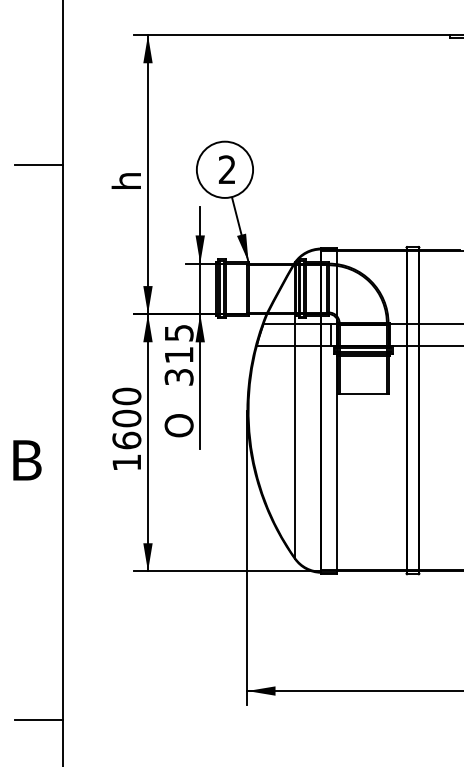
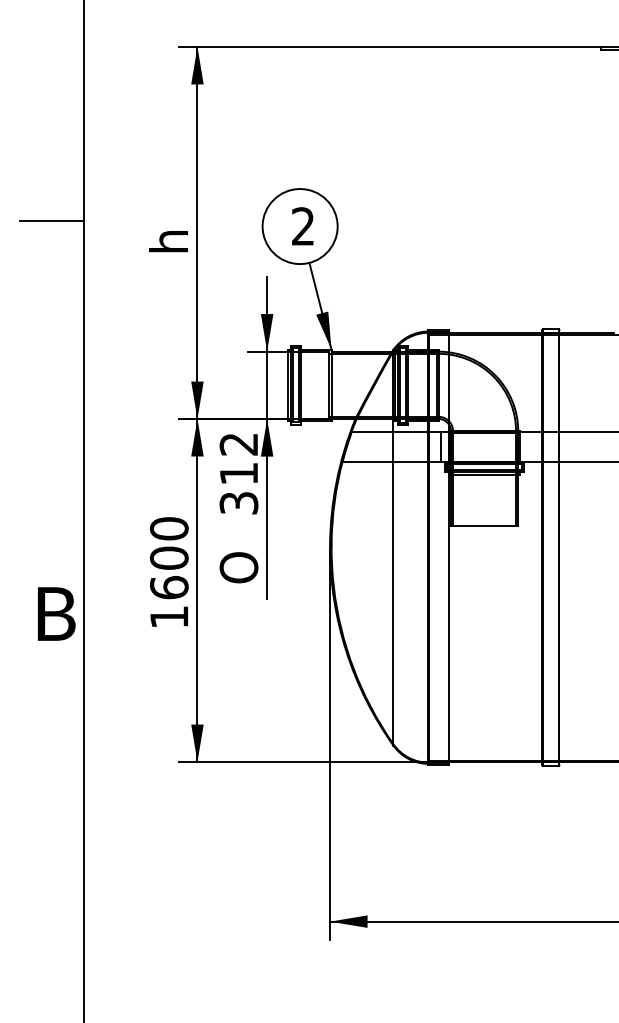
text: (178, 333) -> (238, 444), 315 -> 312
text: (27, 460) -> (56, 614), moved
line: (38, 720) -> (51, 960), removed

